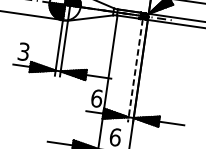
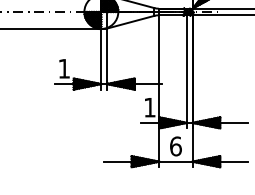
text: (23, 51) -> (63, 68), 3 -> 1
line: (135, 70) -> (187, 71), dashed -> solid
text: (97, 98) -> (150, 107), 6 -> 1

